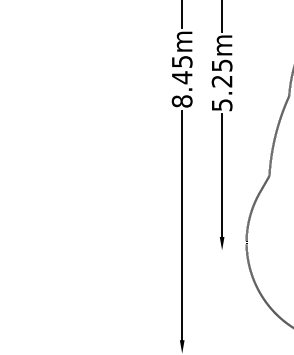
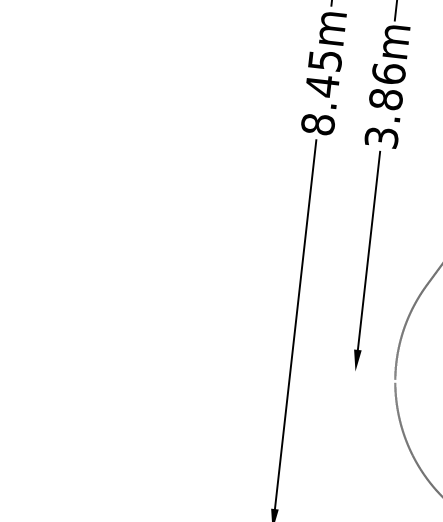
text: (221, 84) -> (384, 104), 5.25m -> 3.86m

